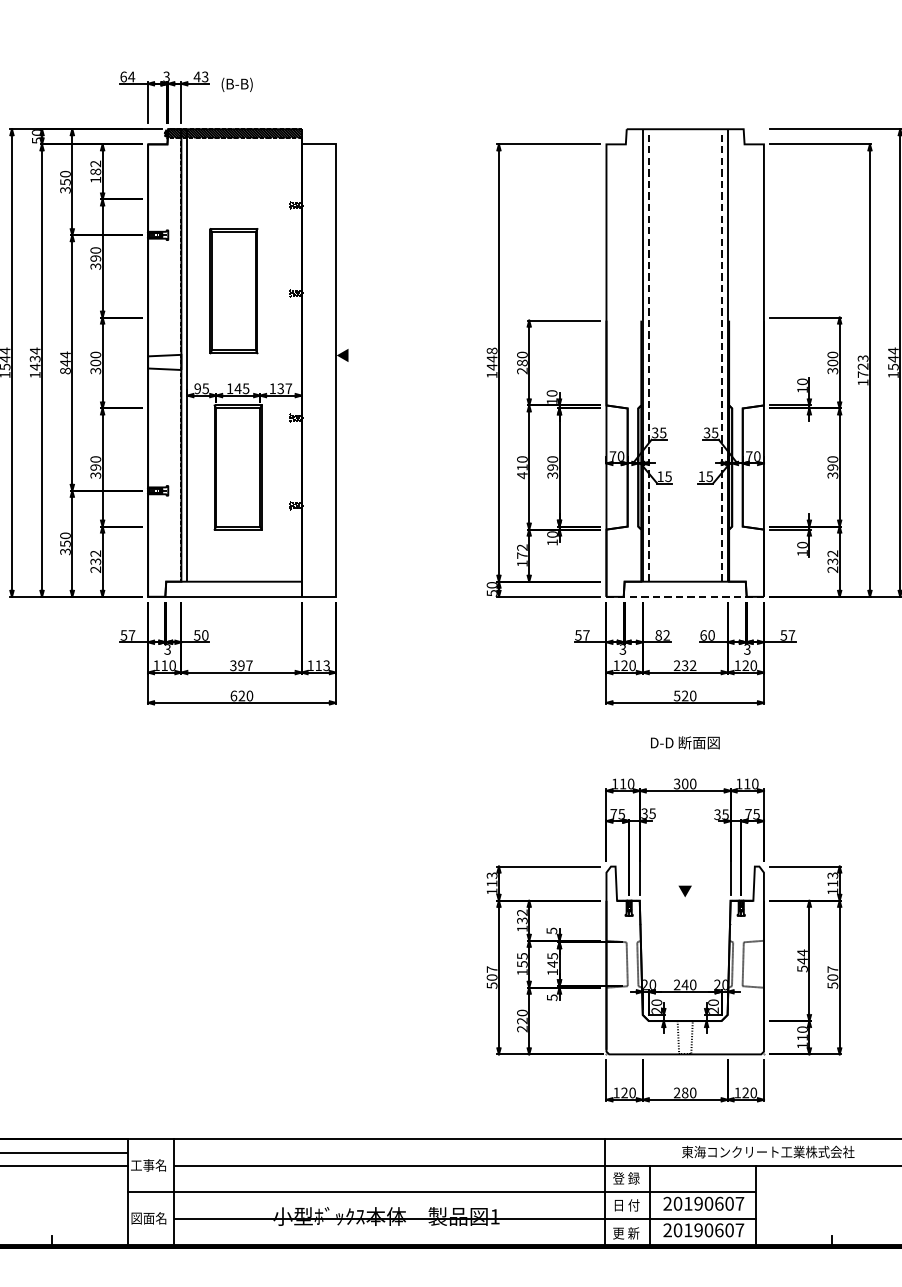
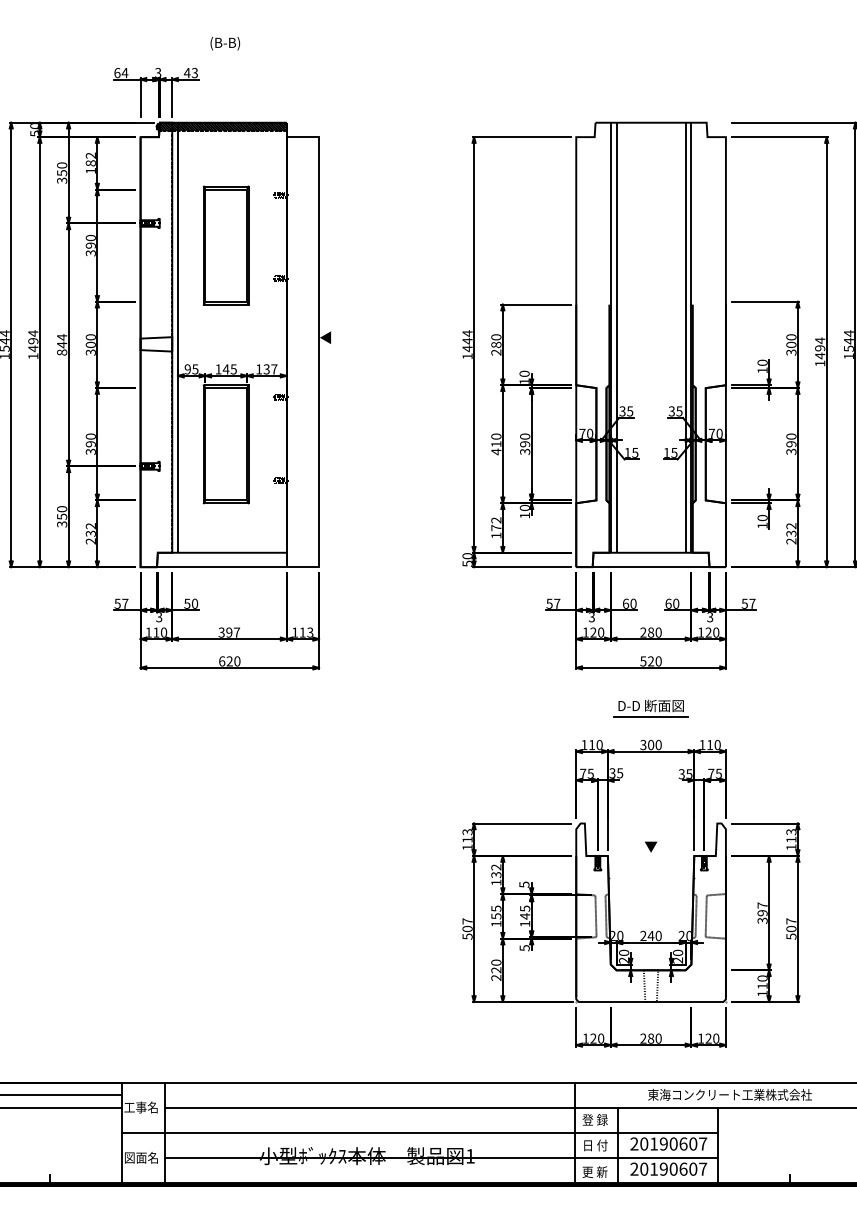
text: (237, 84) -> (225, 43), moved
part: (233, 291) -> (225, 245), moved
text: (492, 350) -> (467, 333), 1448 -> 1444
line: (648, 355) -> (616, 337), dashed -> solid
line: (721, 355) -> (685, 337), dashed -> solid
text: (35, 359) -> (33, 341), 1434 -> 1494
text: (863, 366) -> (820, 348), 1723 -> 1494
line: (685, 597) -> (651, 567), dashed -> solid
text: (662, 635) -> (629, 603), 82 -> 60
text: (688, 665) -> (654, 632), 232 -> 280
line: (684, 755) -> (650, 717), added
text: (802, 960) -> (762, 912), 544 -> 397

